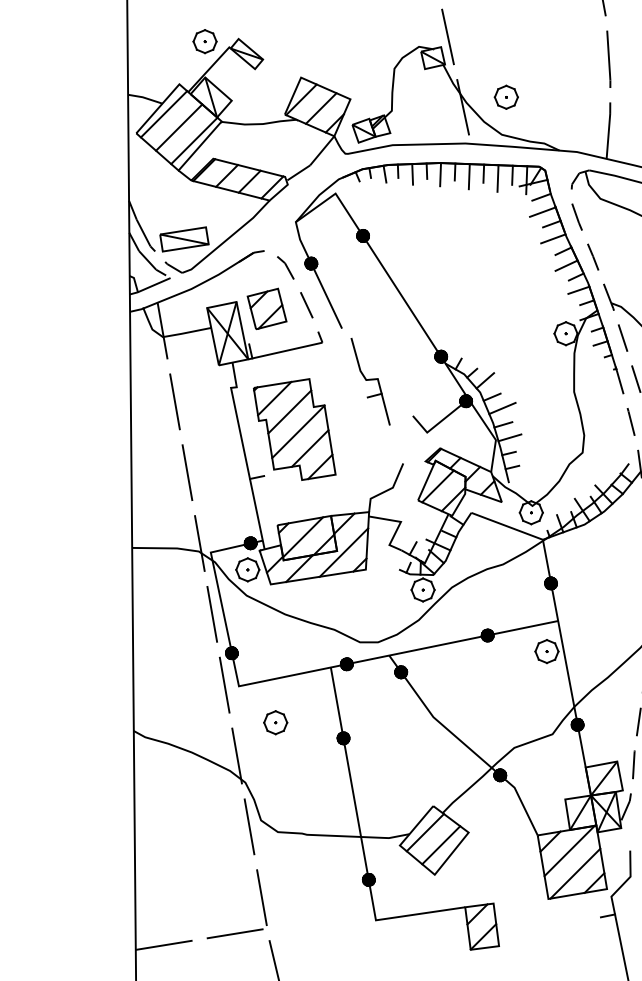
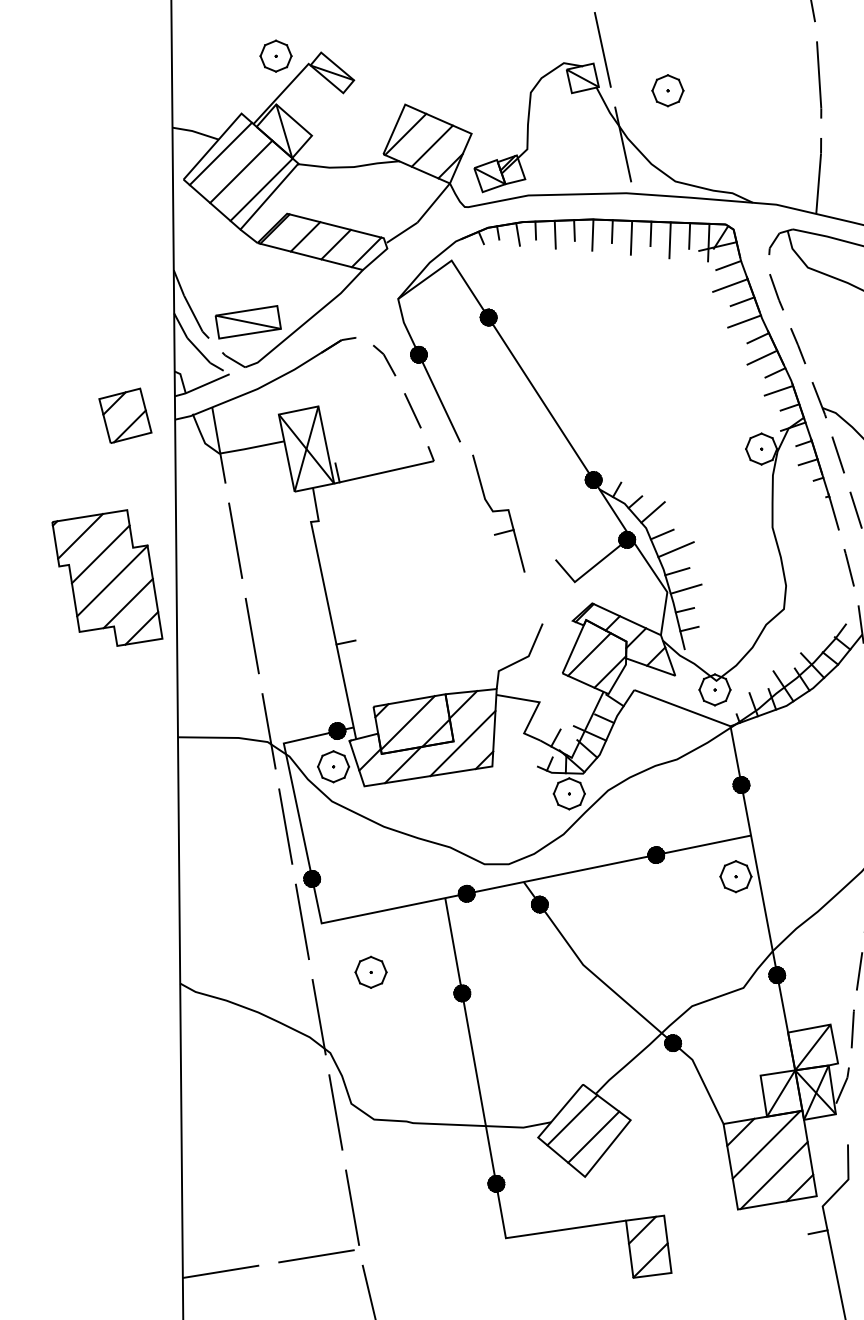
part: (505, 96) -> (666, 89), moved
part: (266, 308) -> (124, 415), moved
part: (294, 429) -> (107, 577), moved

